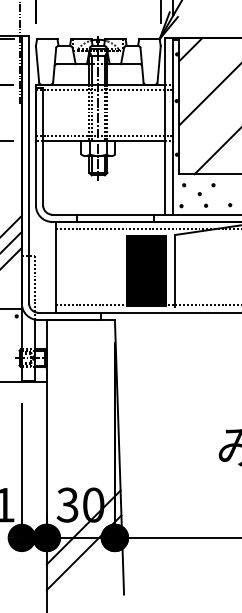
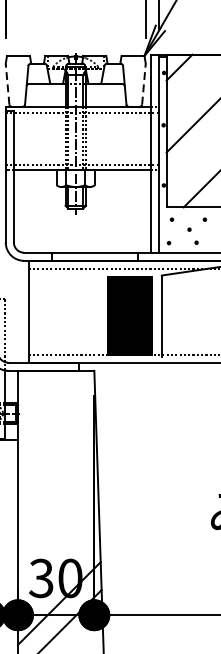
line: (37, 63) -> (7, 83), solid -> dashed
line: (159, 63) -> (144, 83), solid -> dashed

